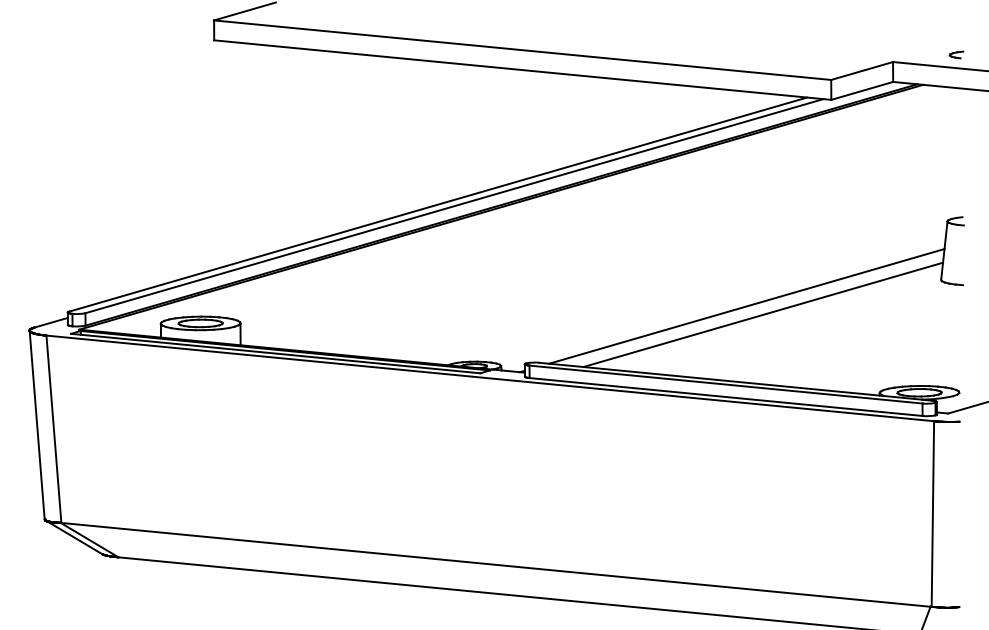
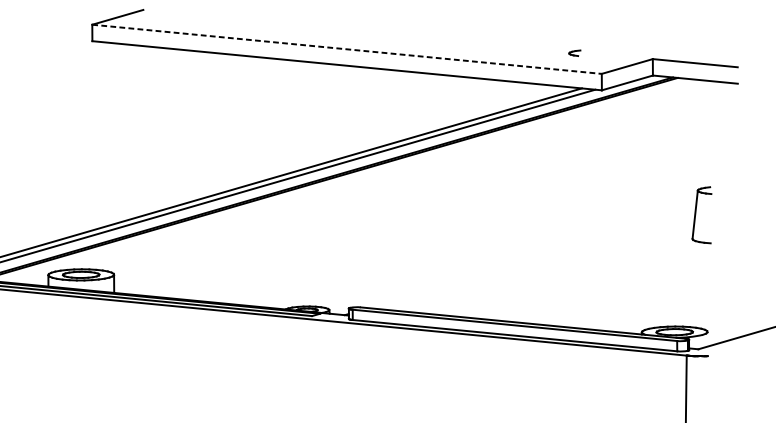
line: (522, 50) -> (346, 49), solid -> dashed
part: (956, 54) -> (574, 52), moved
line: (746, 306) -> (531, 260), removed
line: (763, 314) -> (545, 267), removed

